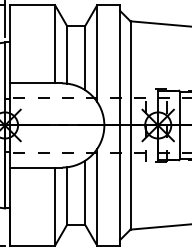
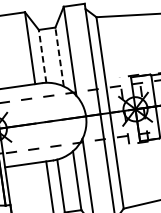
line: (67, 54) -> (42, 55), solid -> dashed
line: (85, 58) -> (59, 57), solid -> dashed

